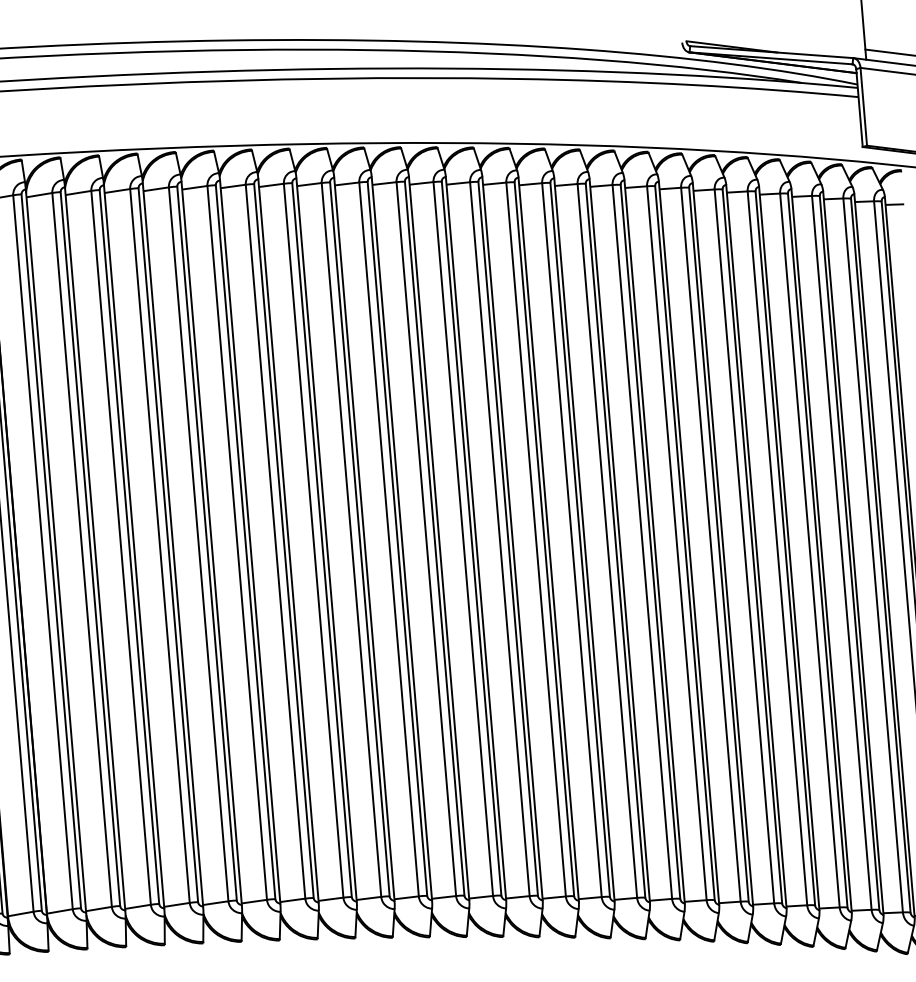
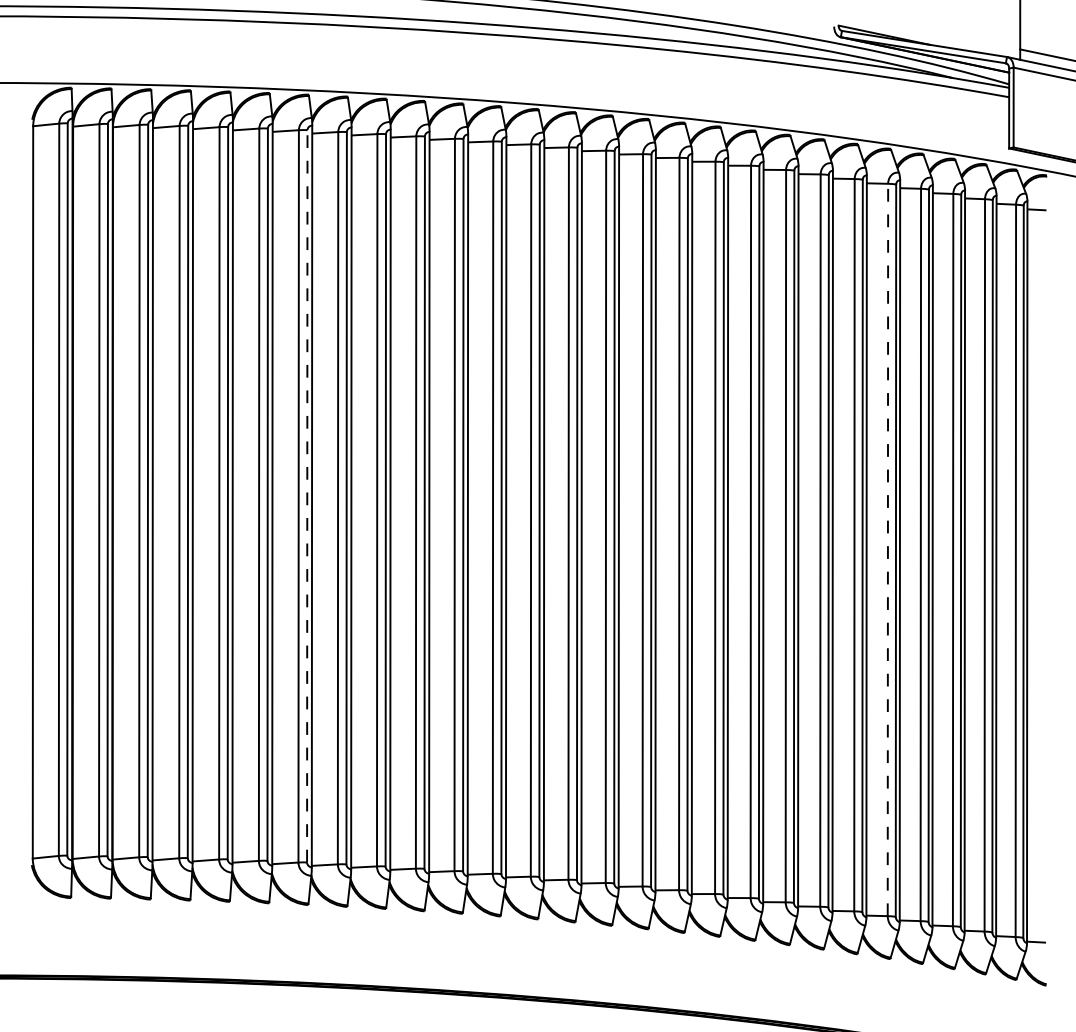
line: (207, 542) -> (307, 495), solid -> dashed
line: (776, 547) -> (887, 549), solid -> dashed

